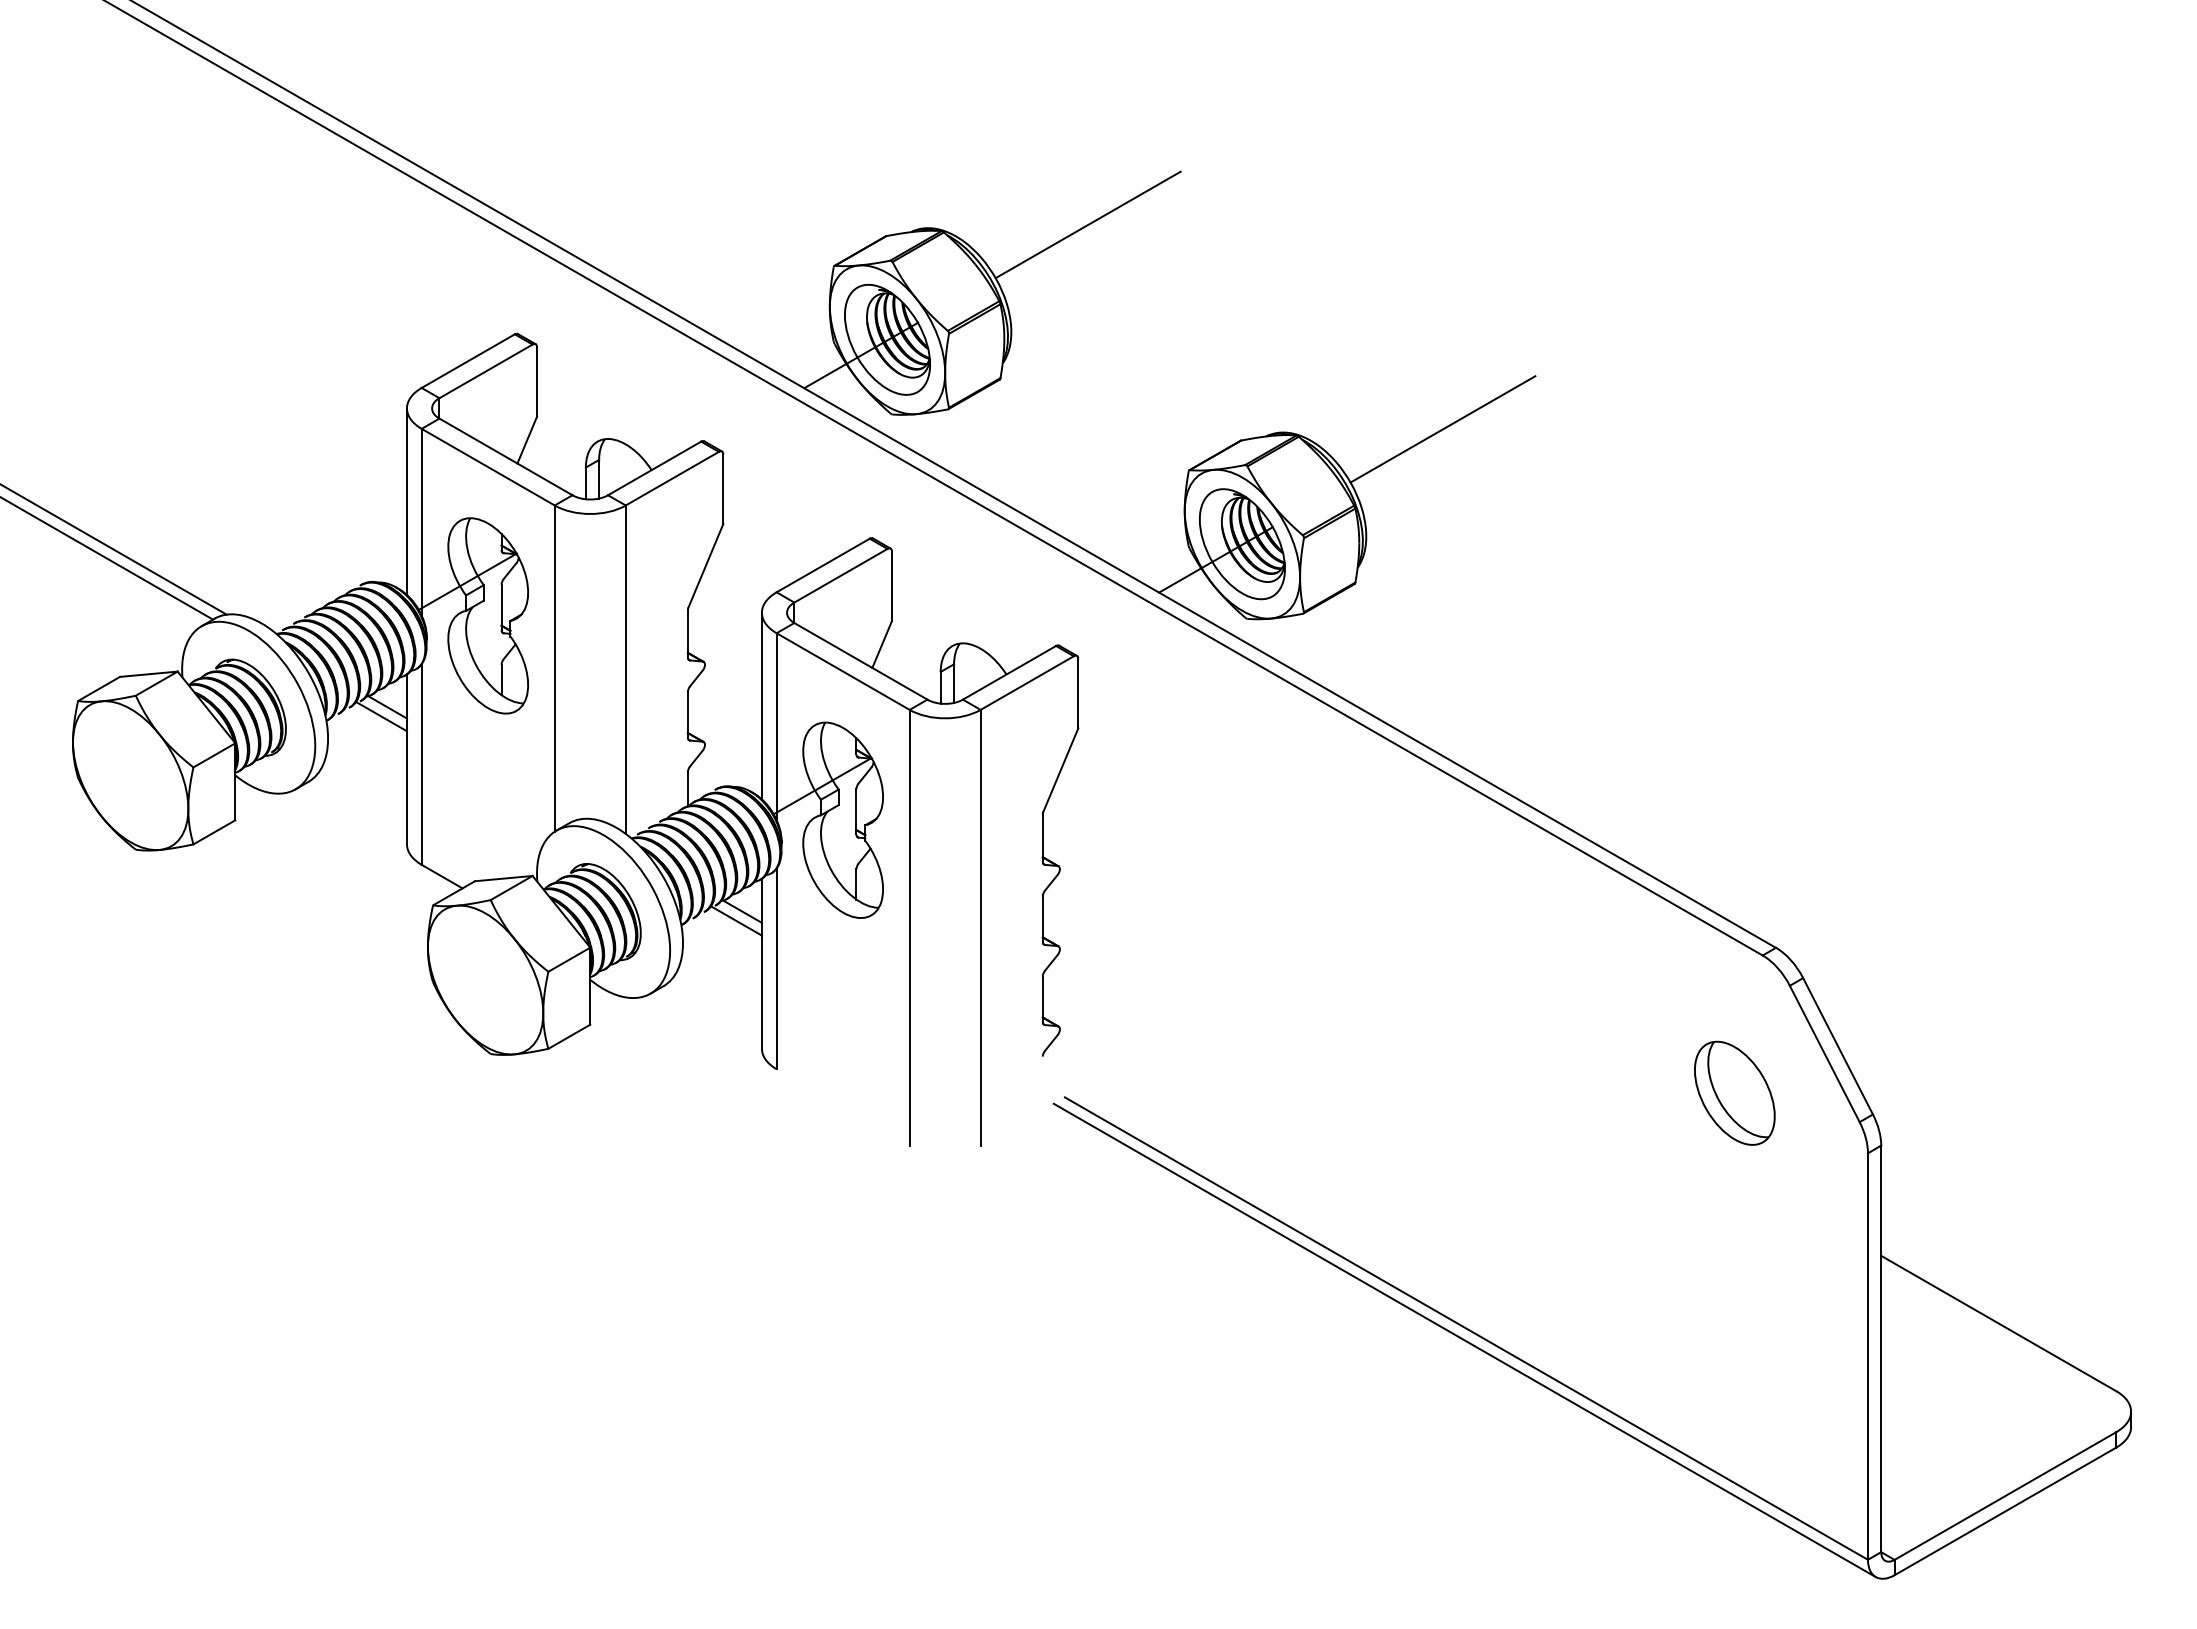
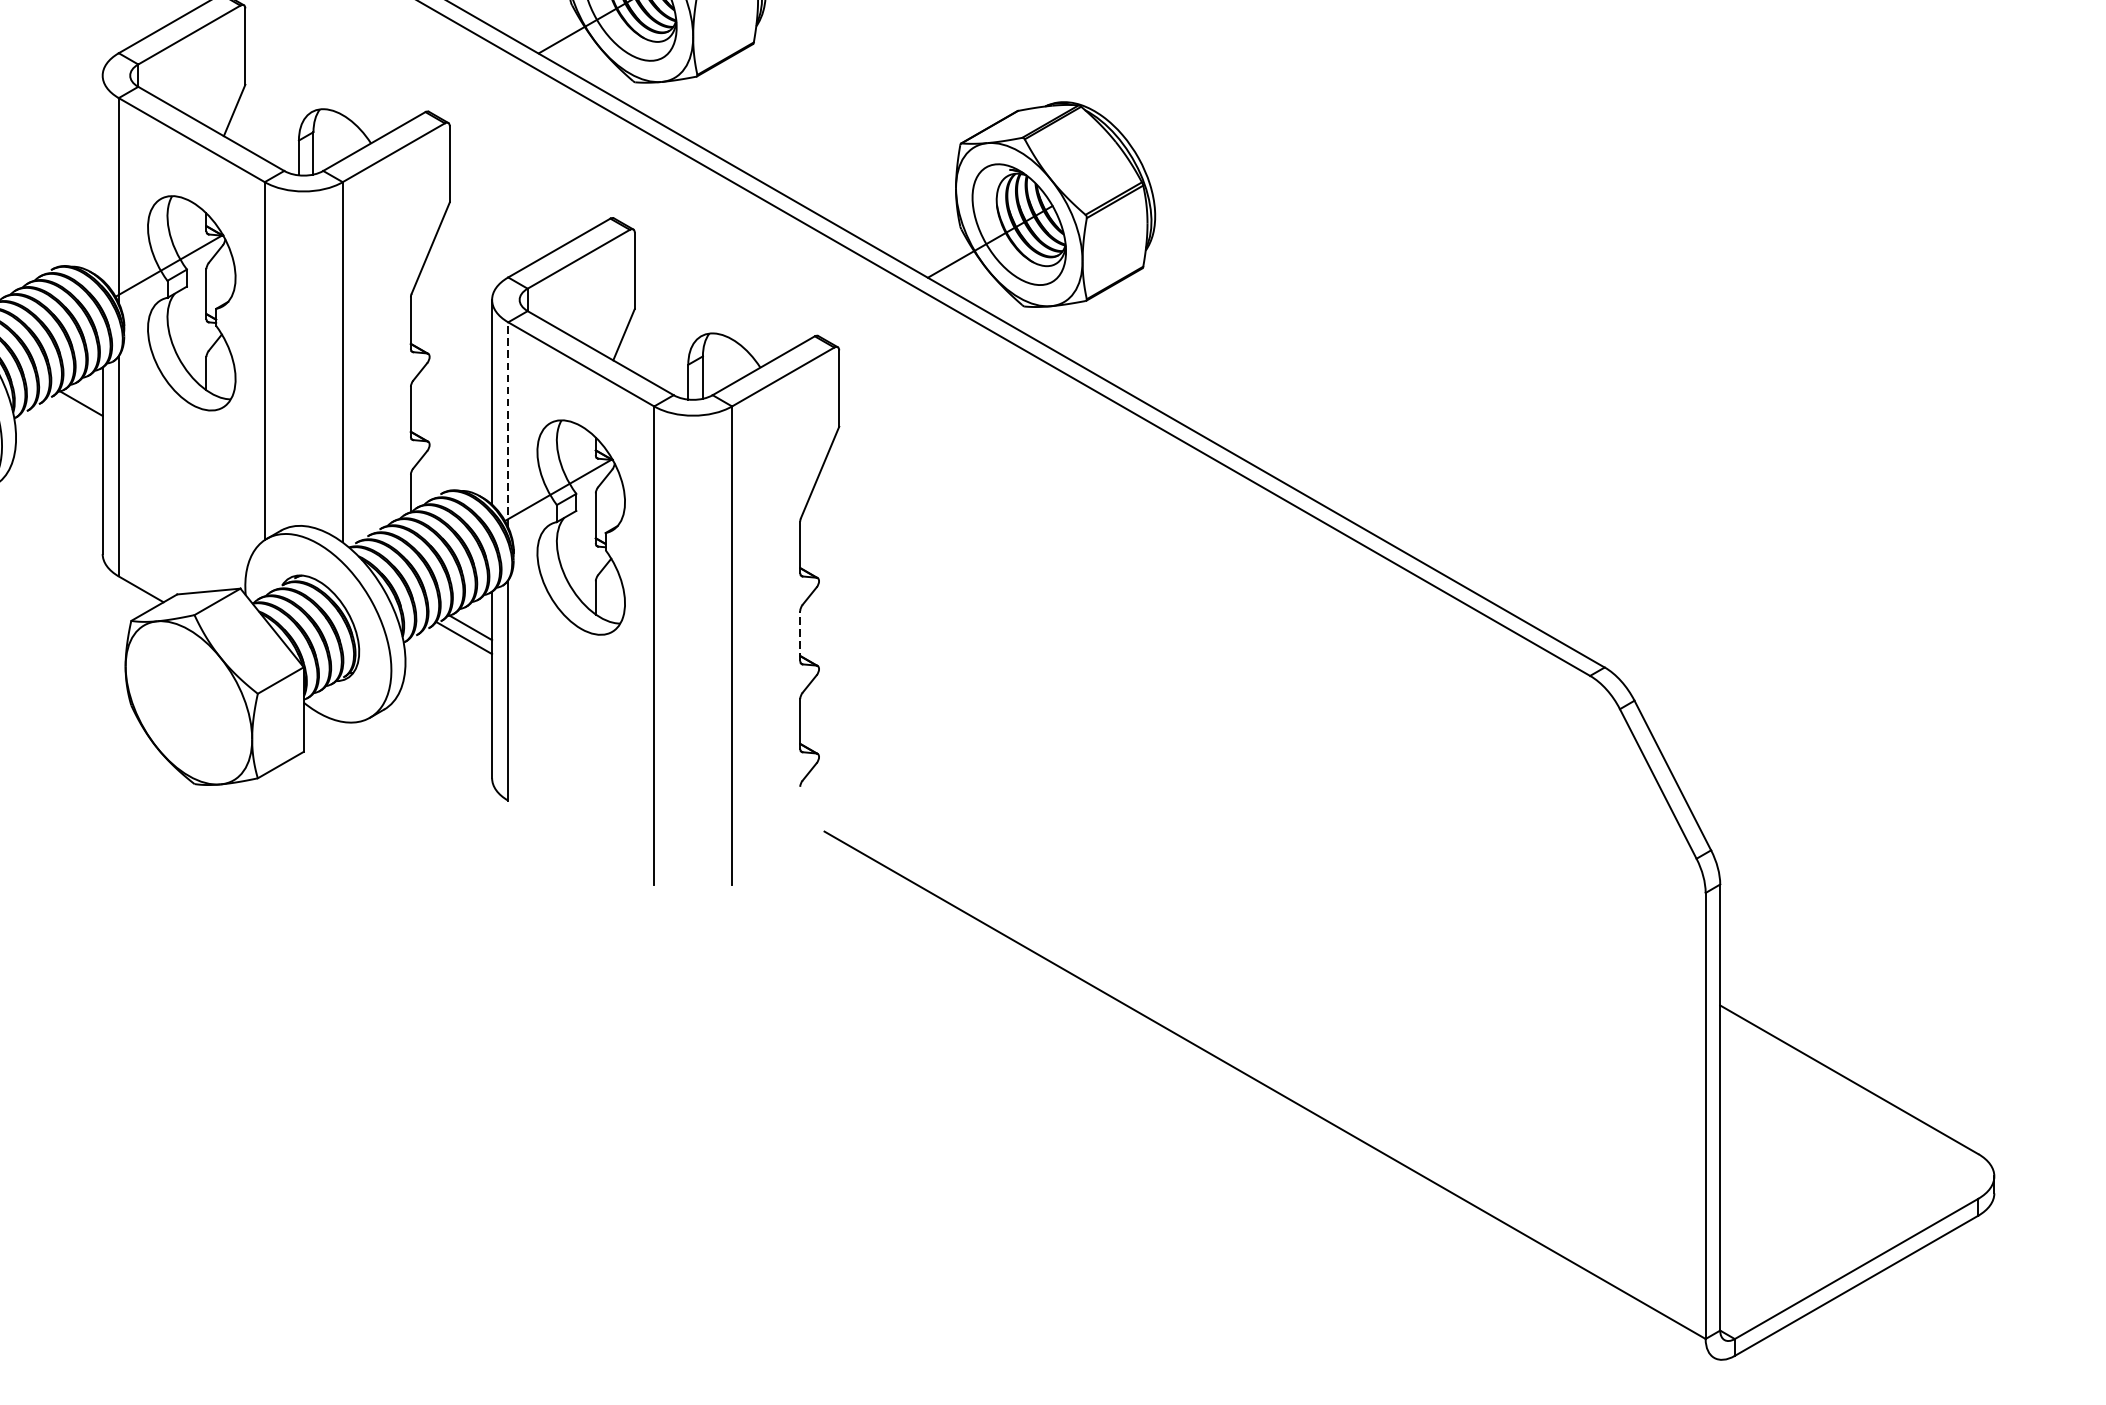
line: (1442, 429) -> (1238, 98), removed
line: (407, 501) -> (103, 177), removed
line: (382, 716) -> (75, 413), removed
line: (776, 726) -> (508, 424), solid -> dashed
line: (1042, 919) -> (799, 636), solid -> dashed
part: (1734, 1092) -> (1559, 826), removed
line: (1464, 1340) -> (1262, 1098), removed

